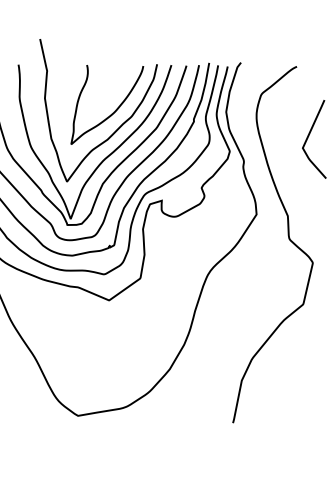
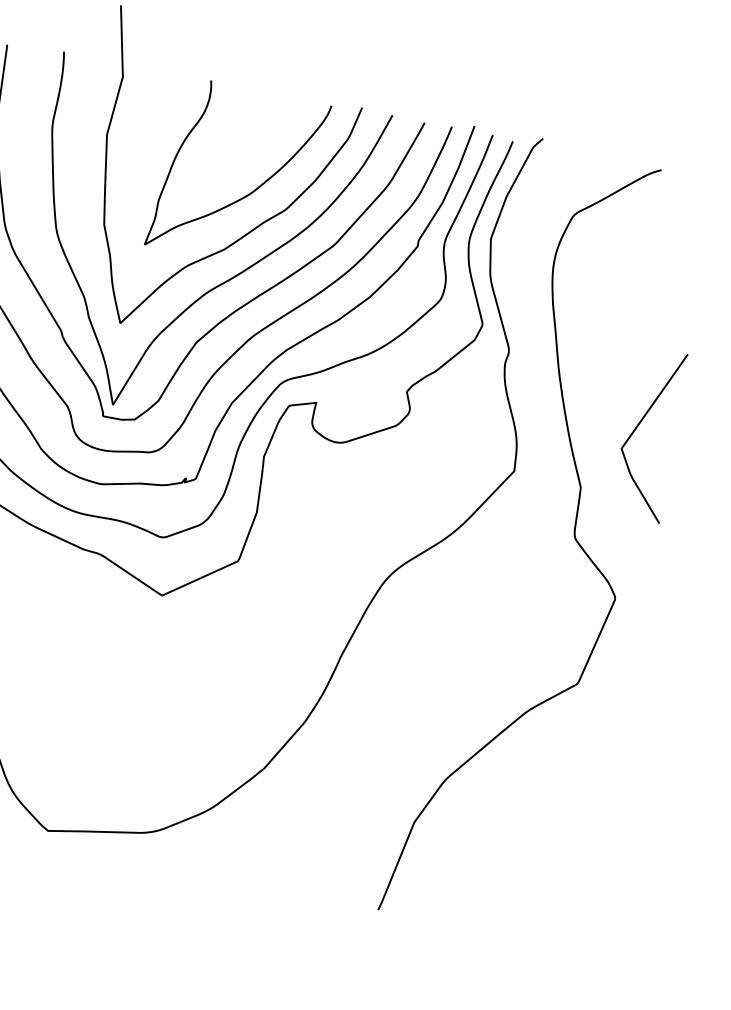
curve: (309, 136) -> (640, 426), moved

